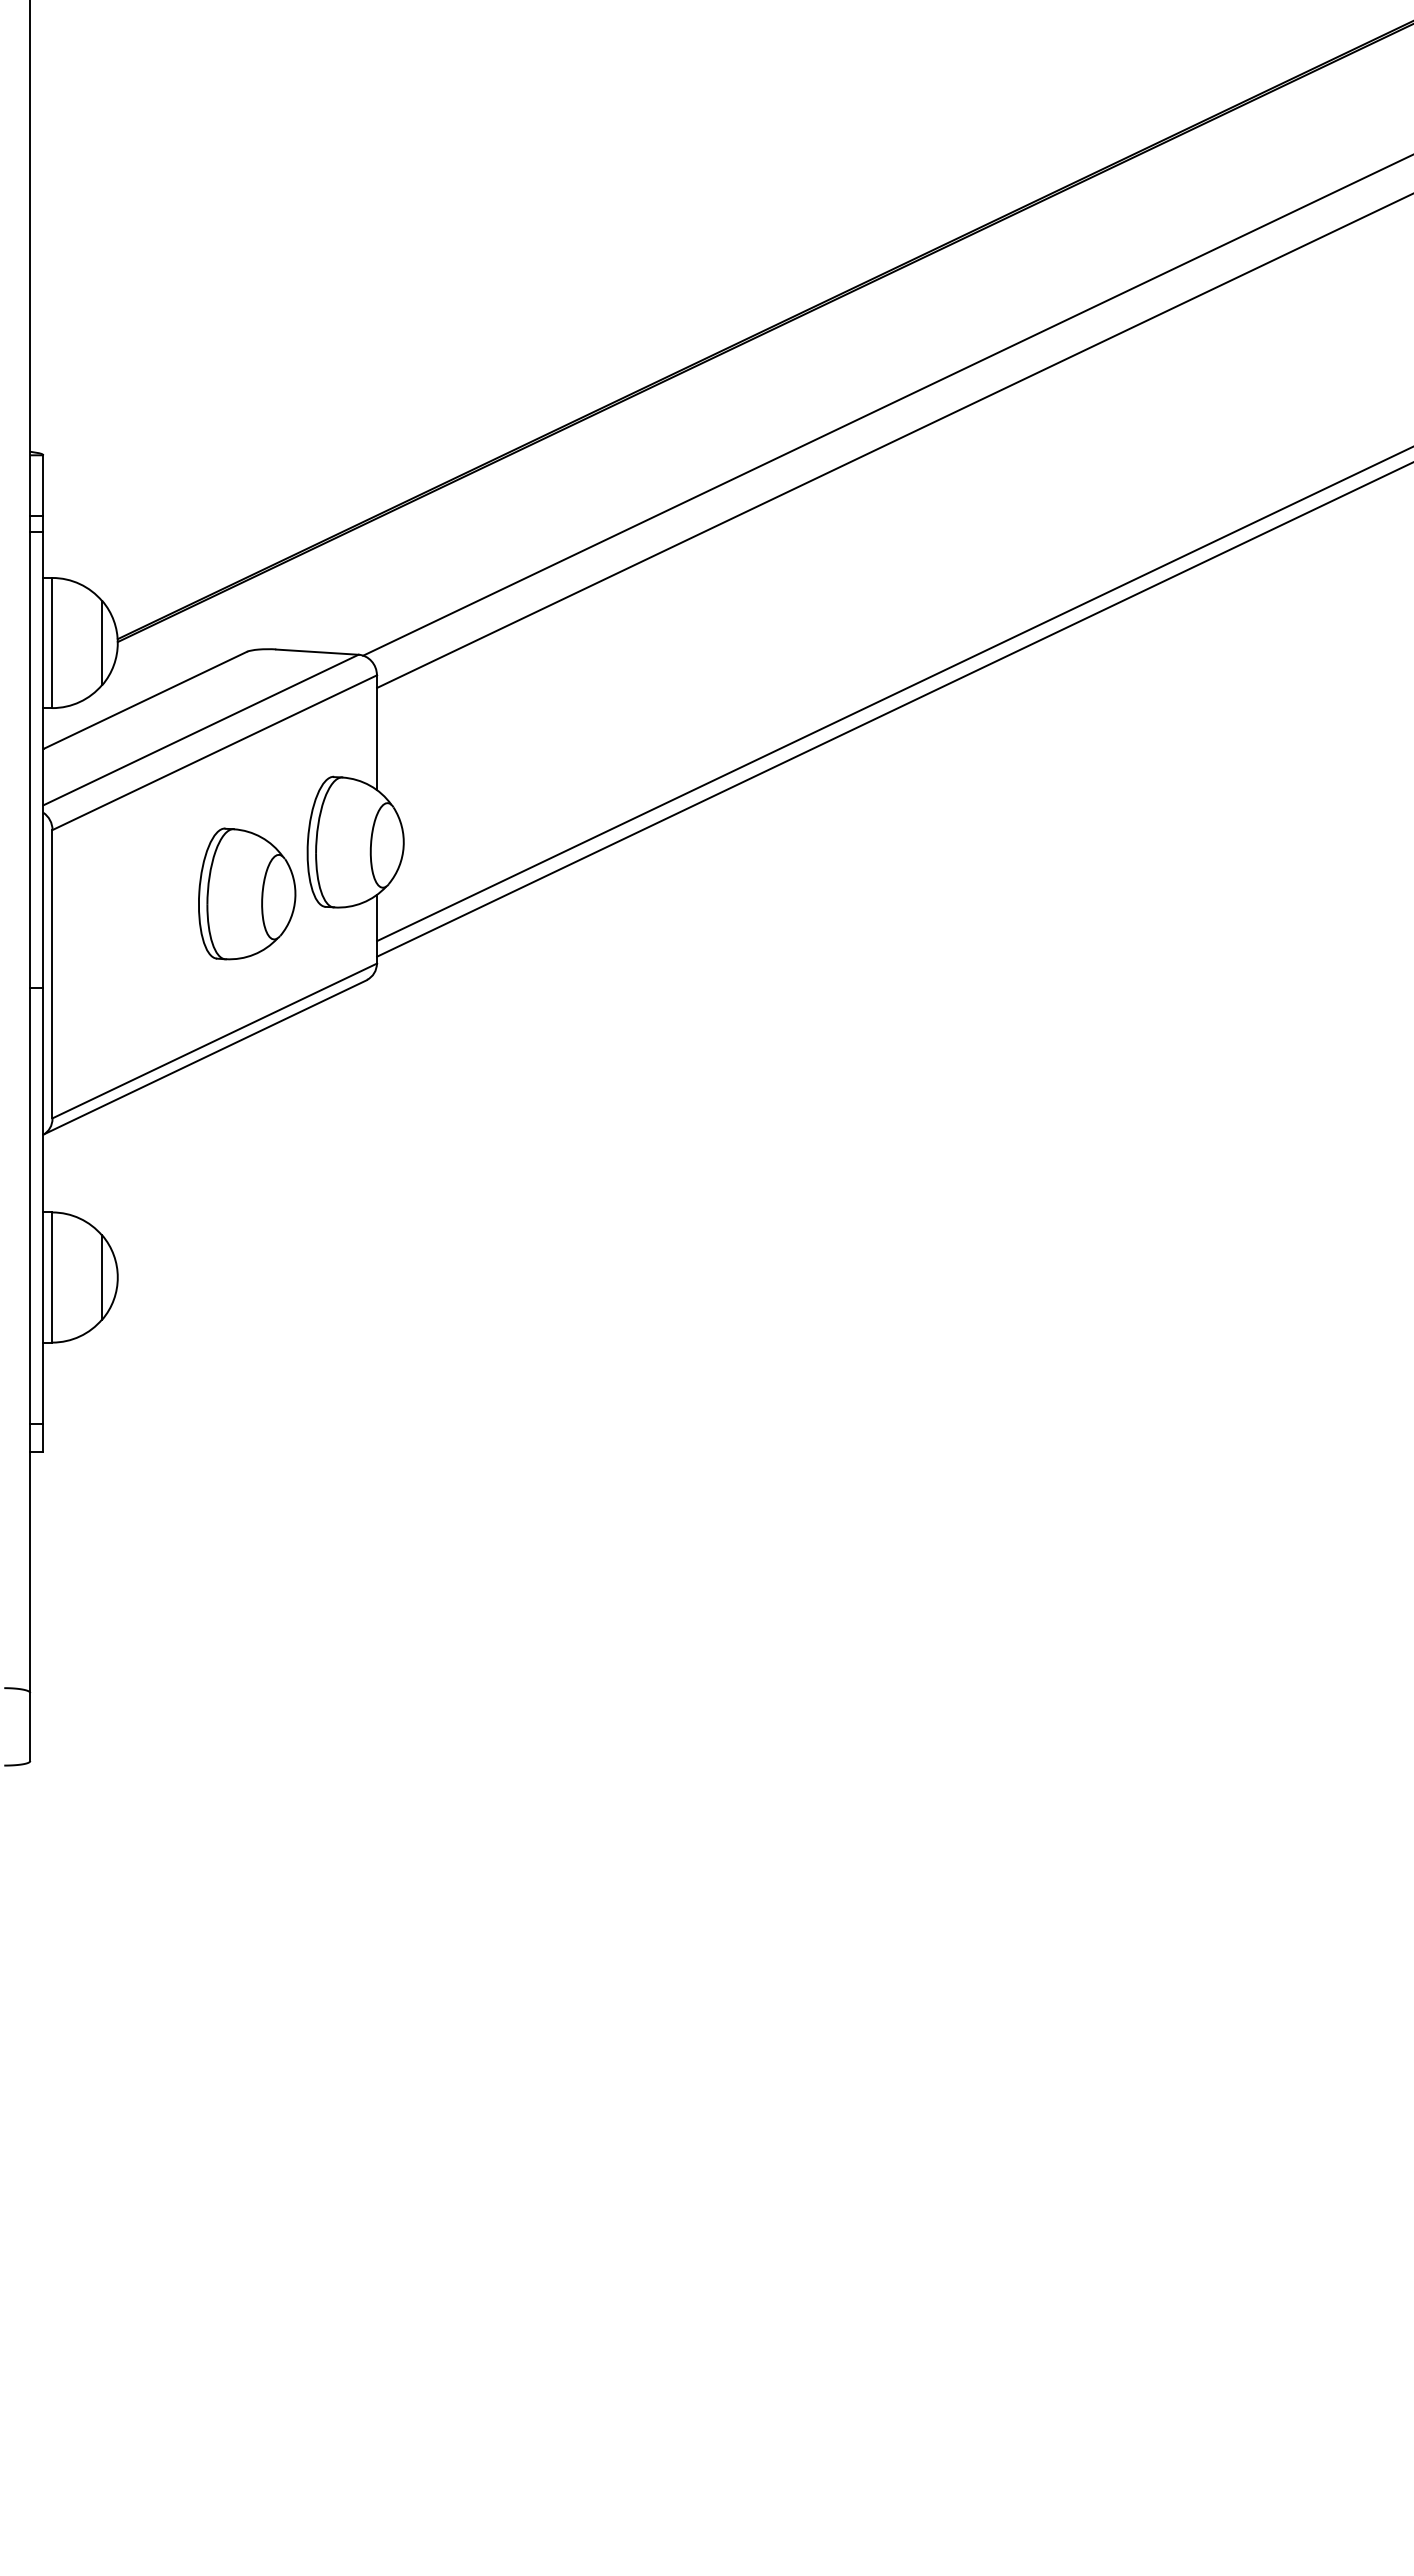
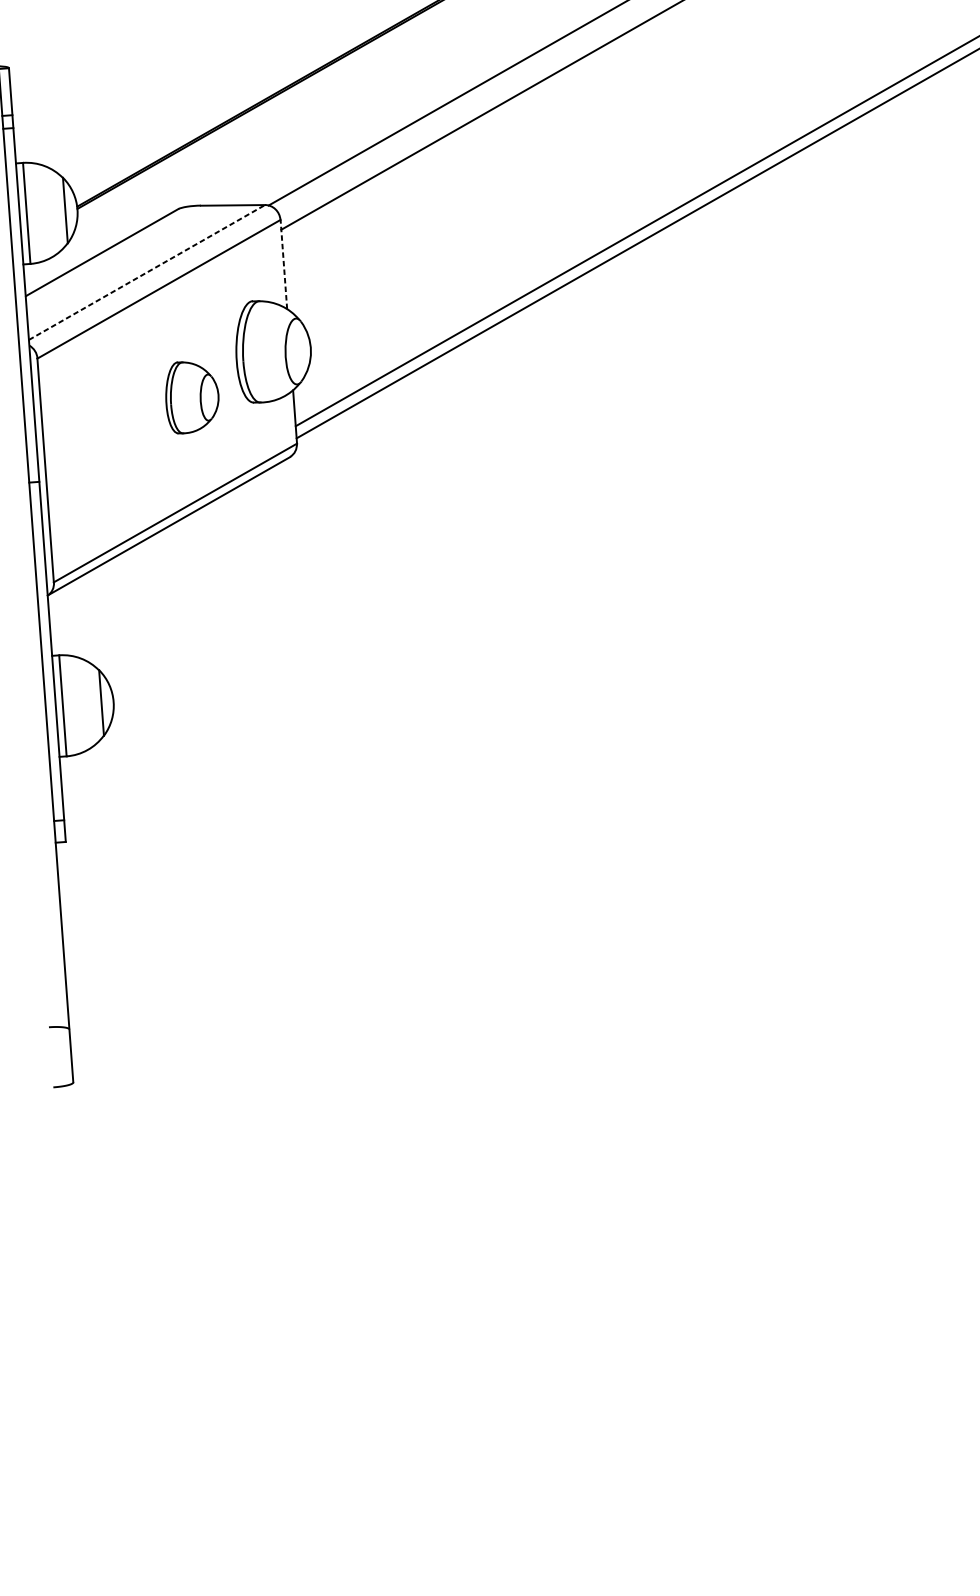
line: (200, 730) -> (146, 272), solid -> dashed
line: (377, 732) -> (284, 264), solid -> dashed
part: (247, 893) -> (192, 396), size x0.7

